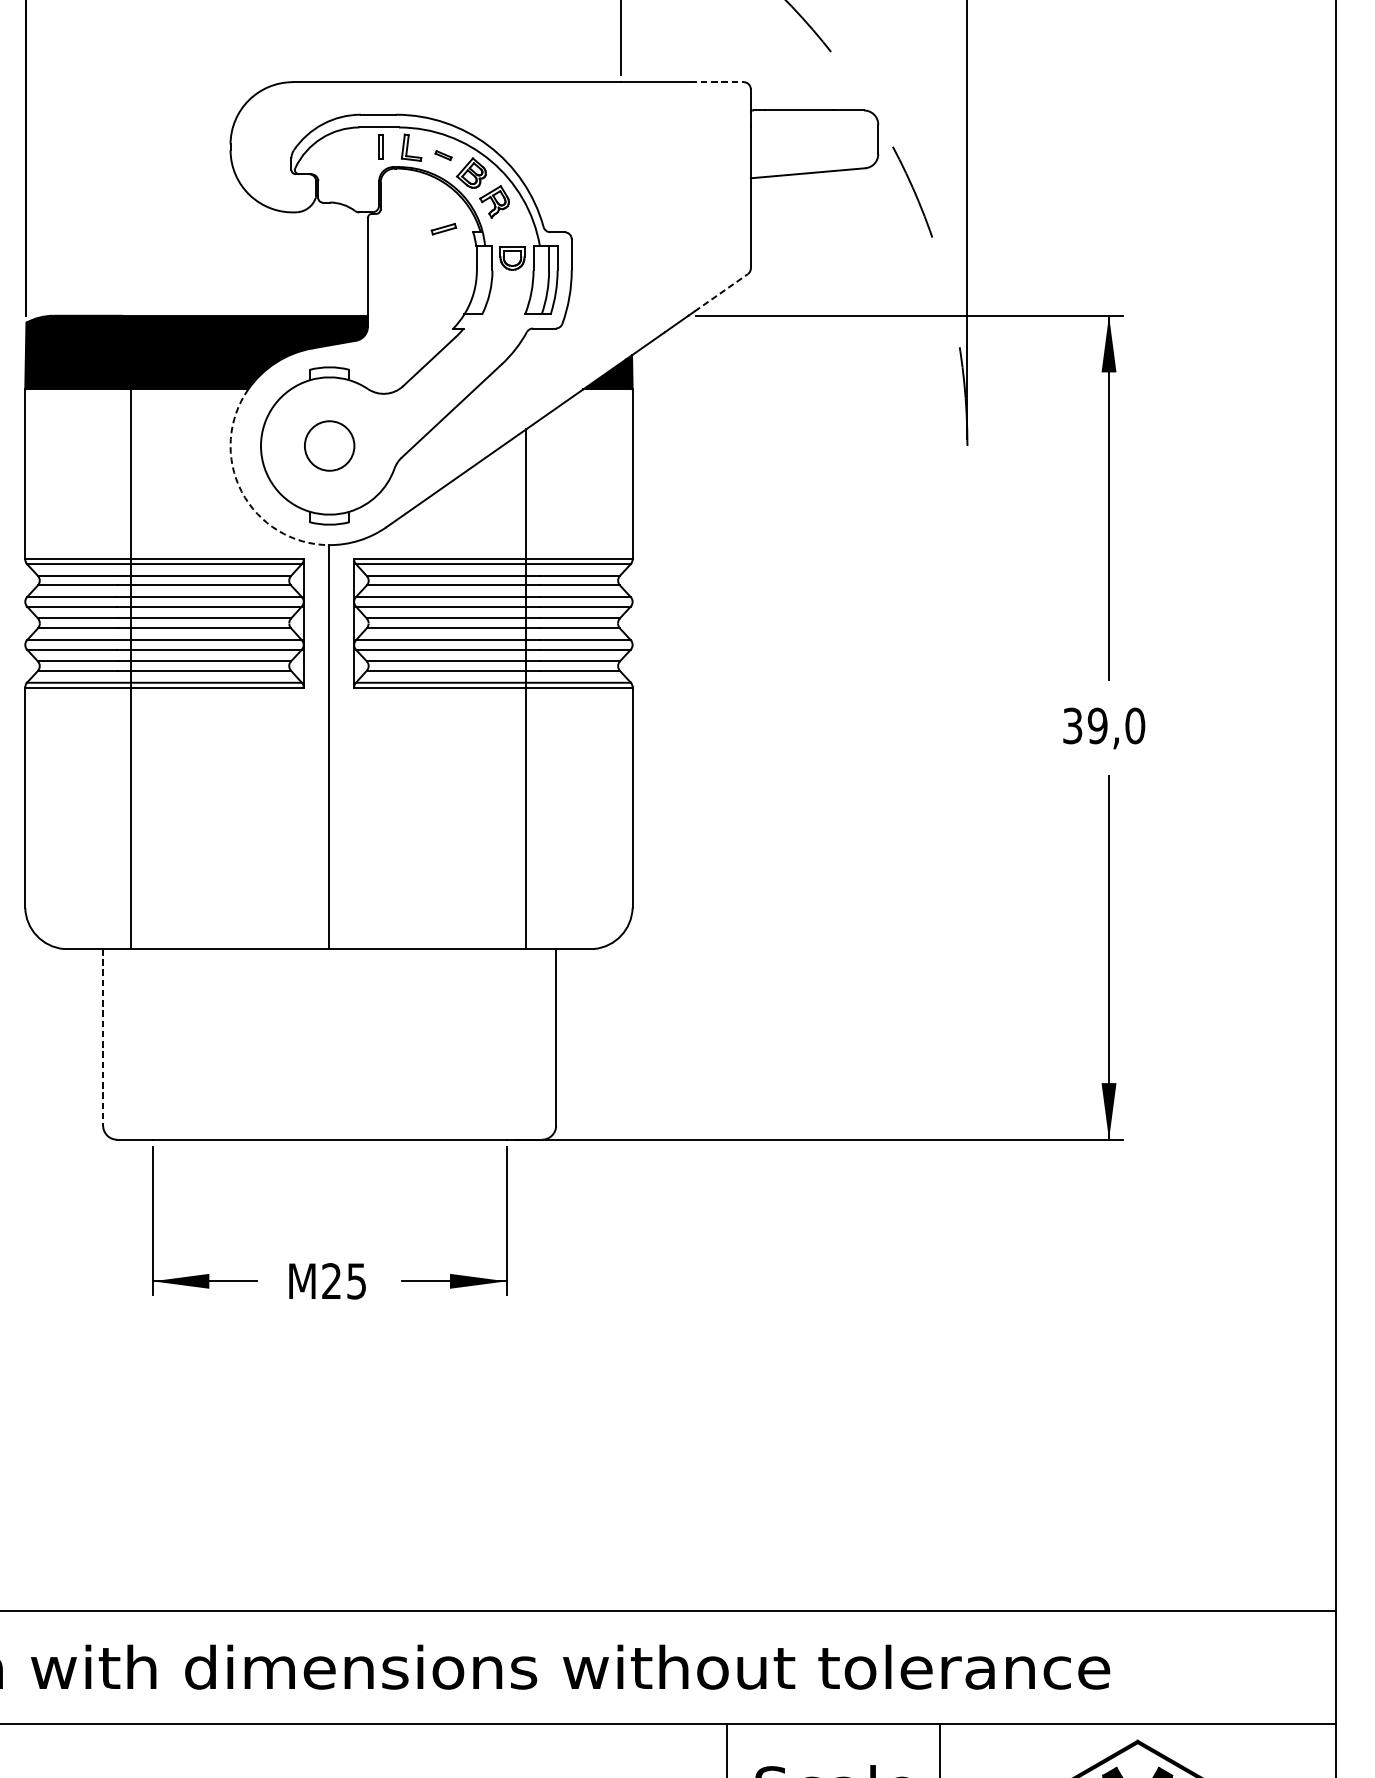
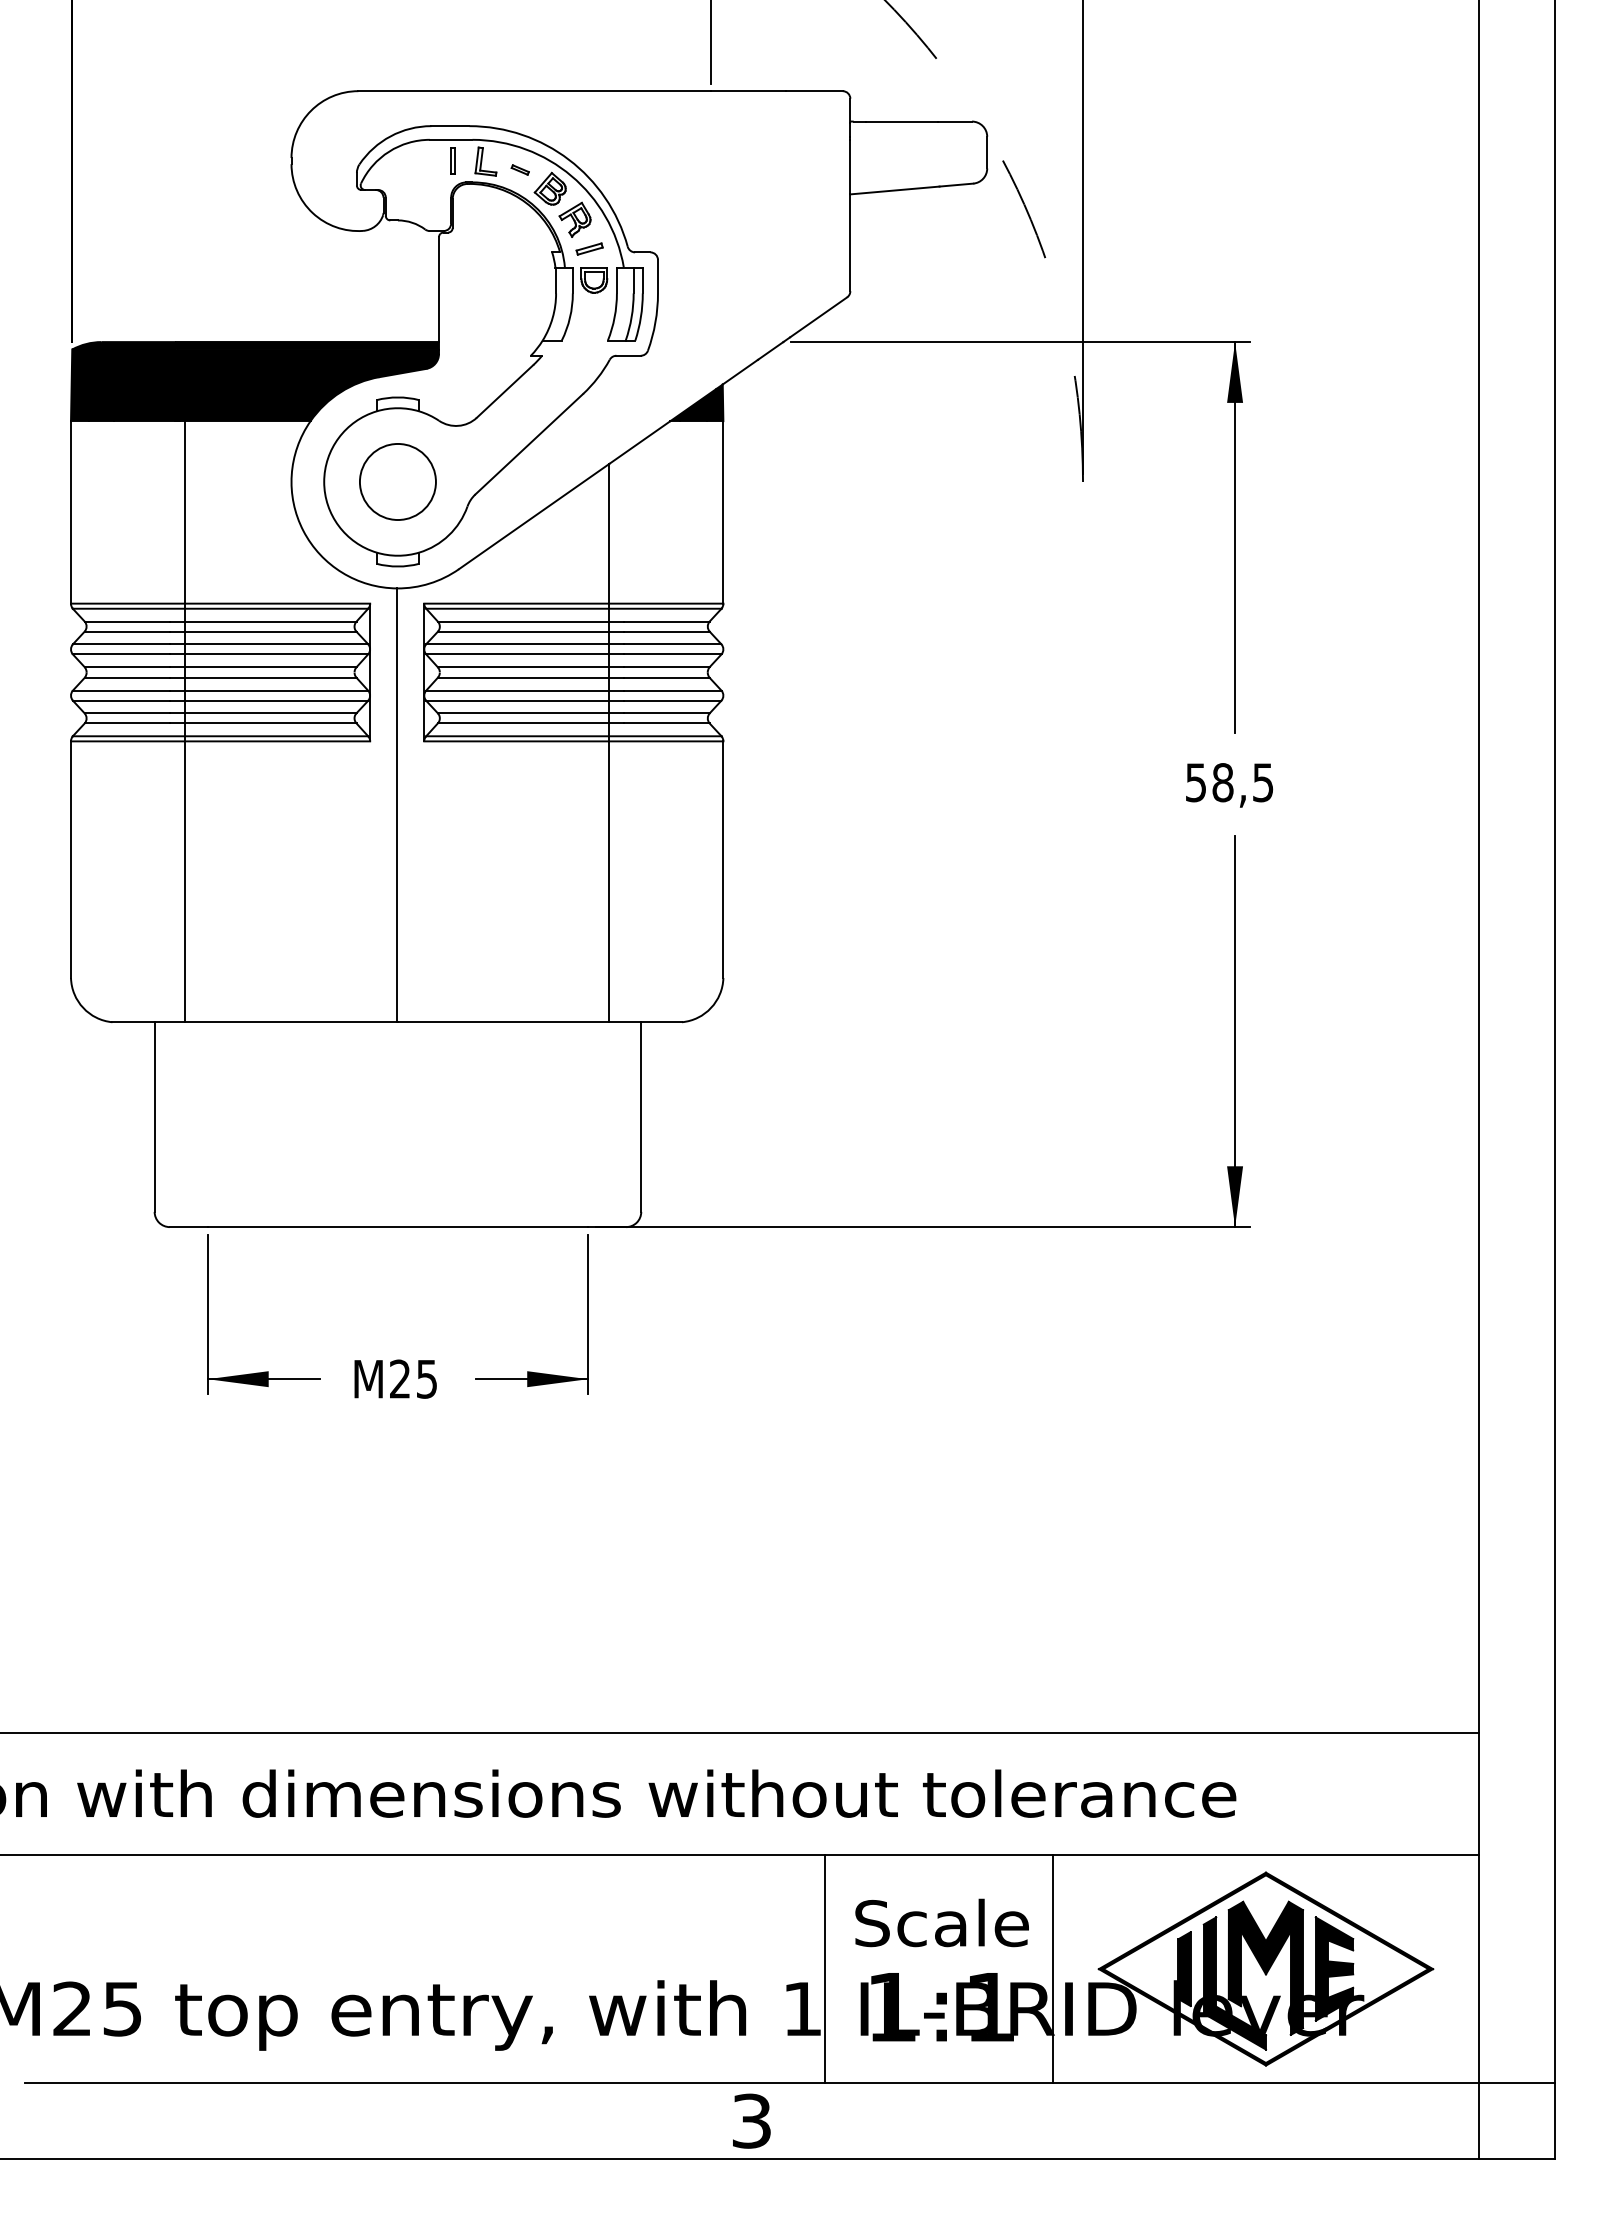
line: (717, 82) -> (814, 91), dashed -> solid
part: (443, 228) -> (589, 248), moved
line: (721, 292) -> (818, 317), dashed -> solid
circle: (329, 445) -> (397, 481), size x1.43
arc: (241, 491) -> (303, 530), dashed -> solid
text: (1103, 725) -> (1229, 782), 39,0 -> 58,5
line: (102, 1037) -> (154, 1117), dashed -> solid

